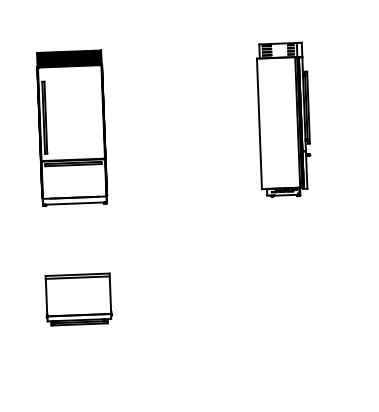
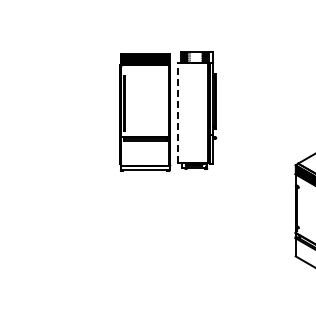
line: (259, 123) -> (178, 112), solid -> dashed
part: (72, 127) -> (145, 112), moved
part: (77, 299) -> (34, 241), removed

